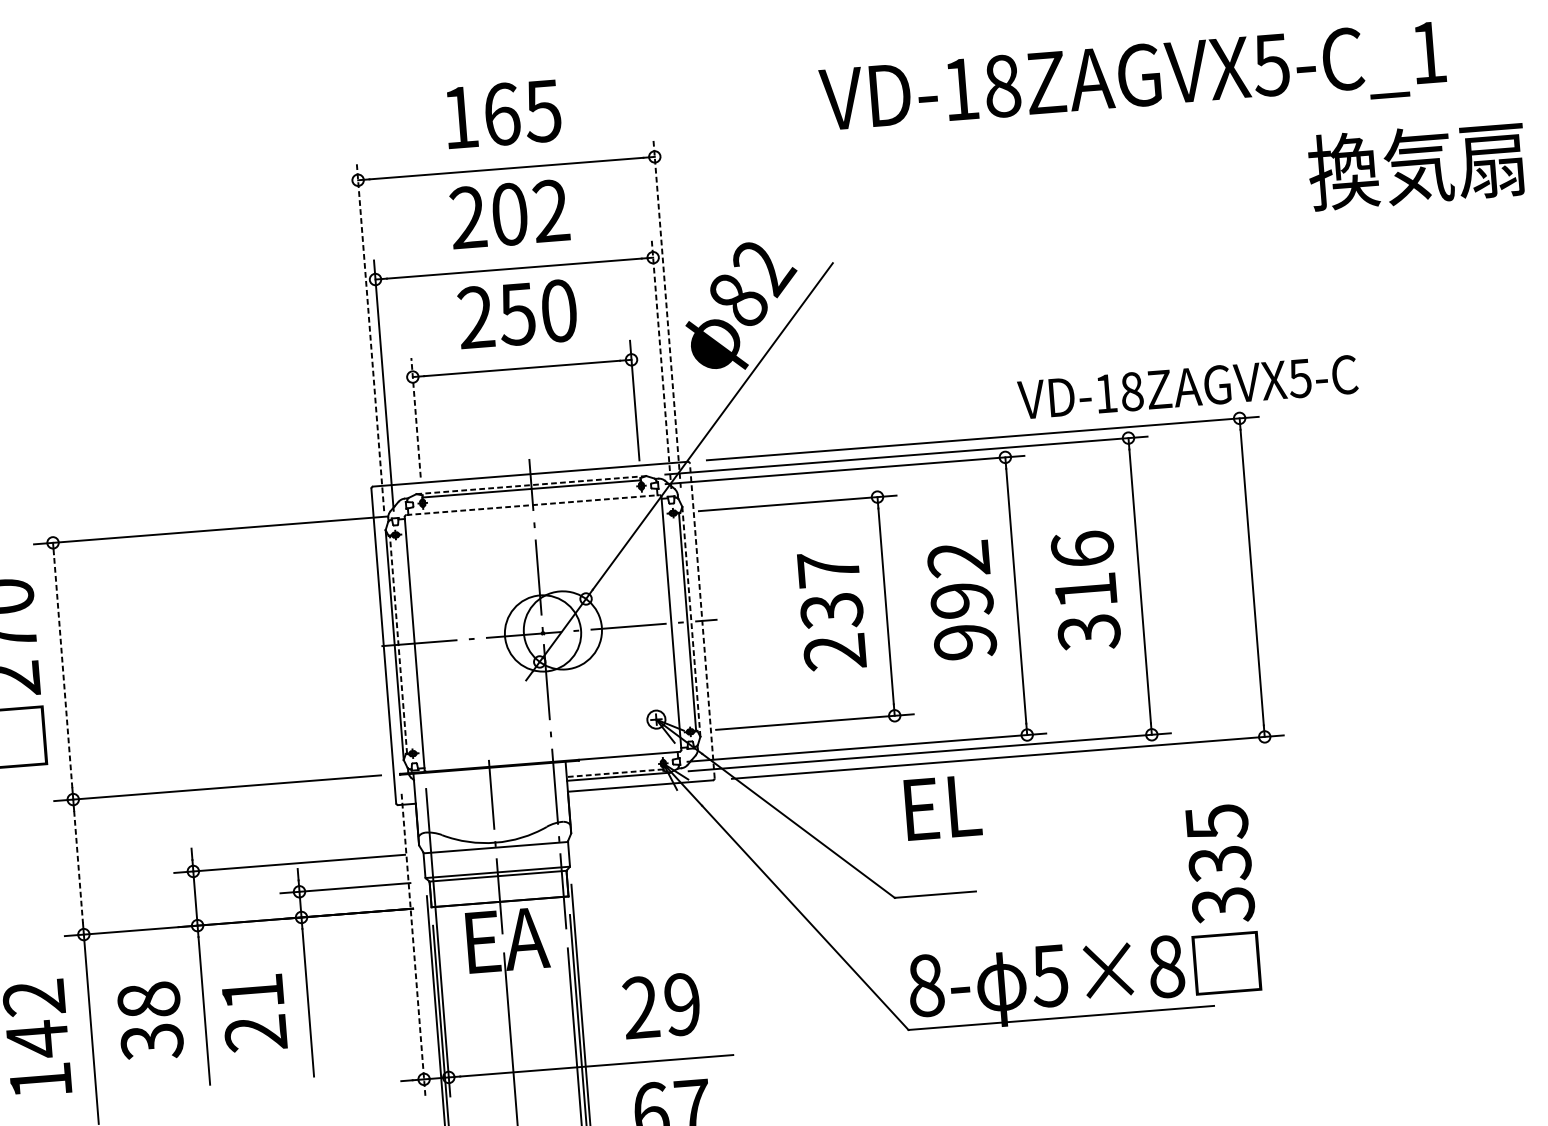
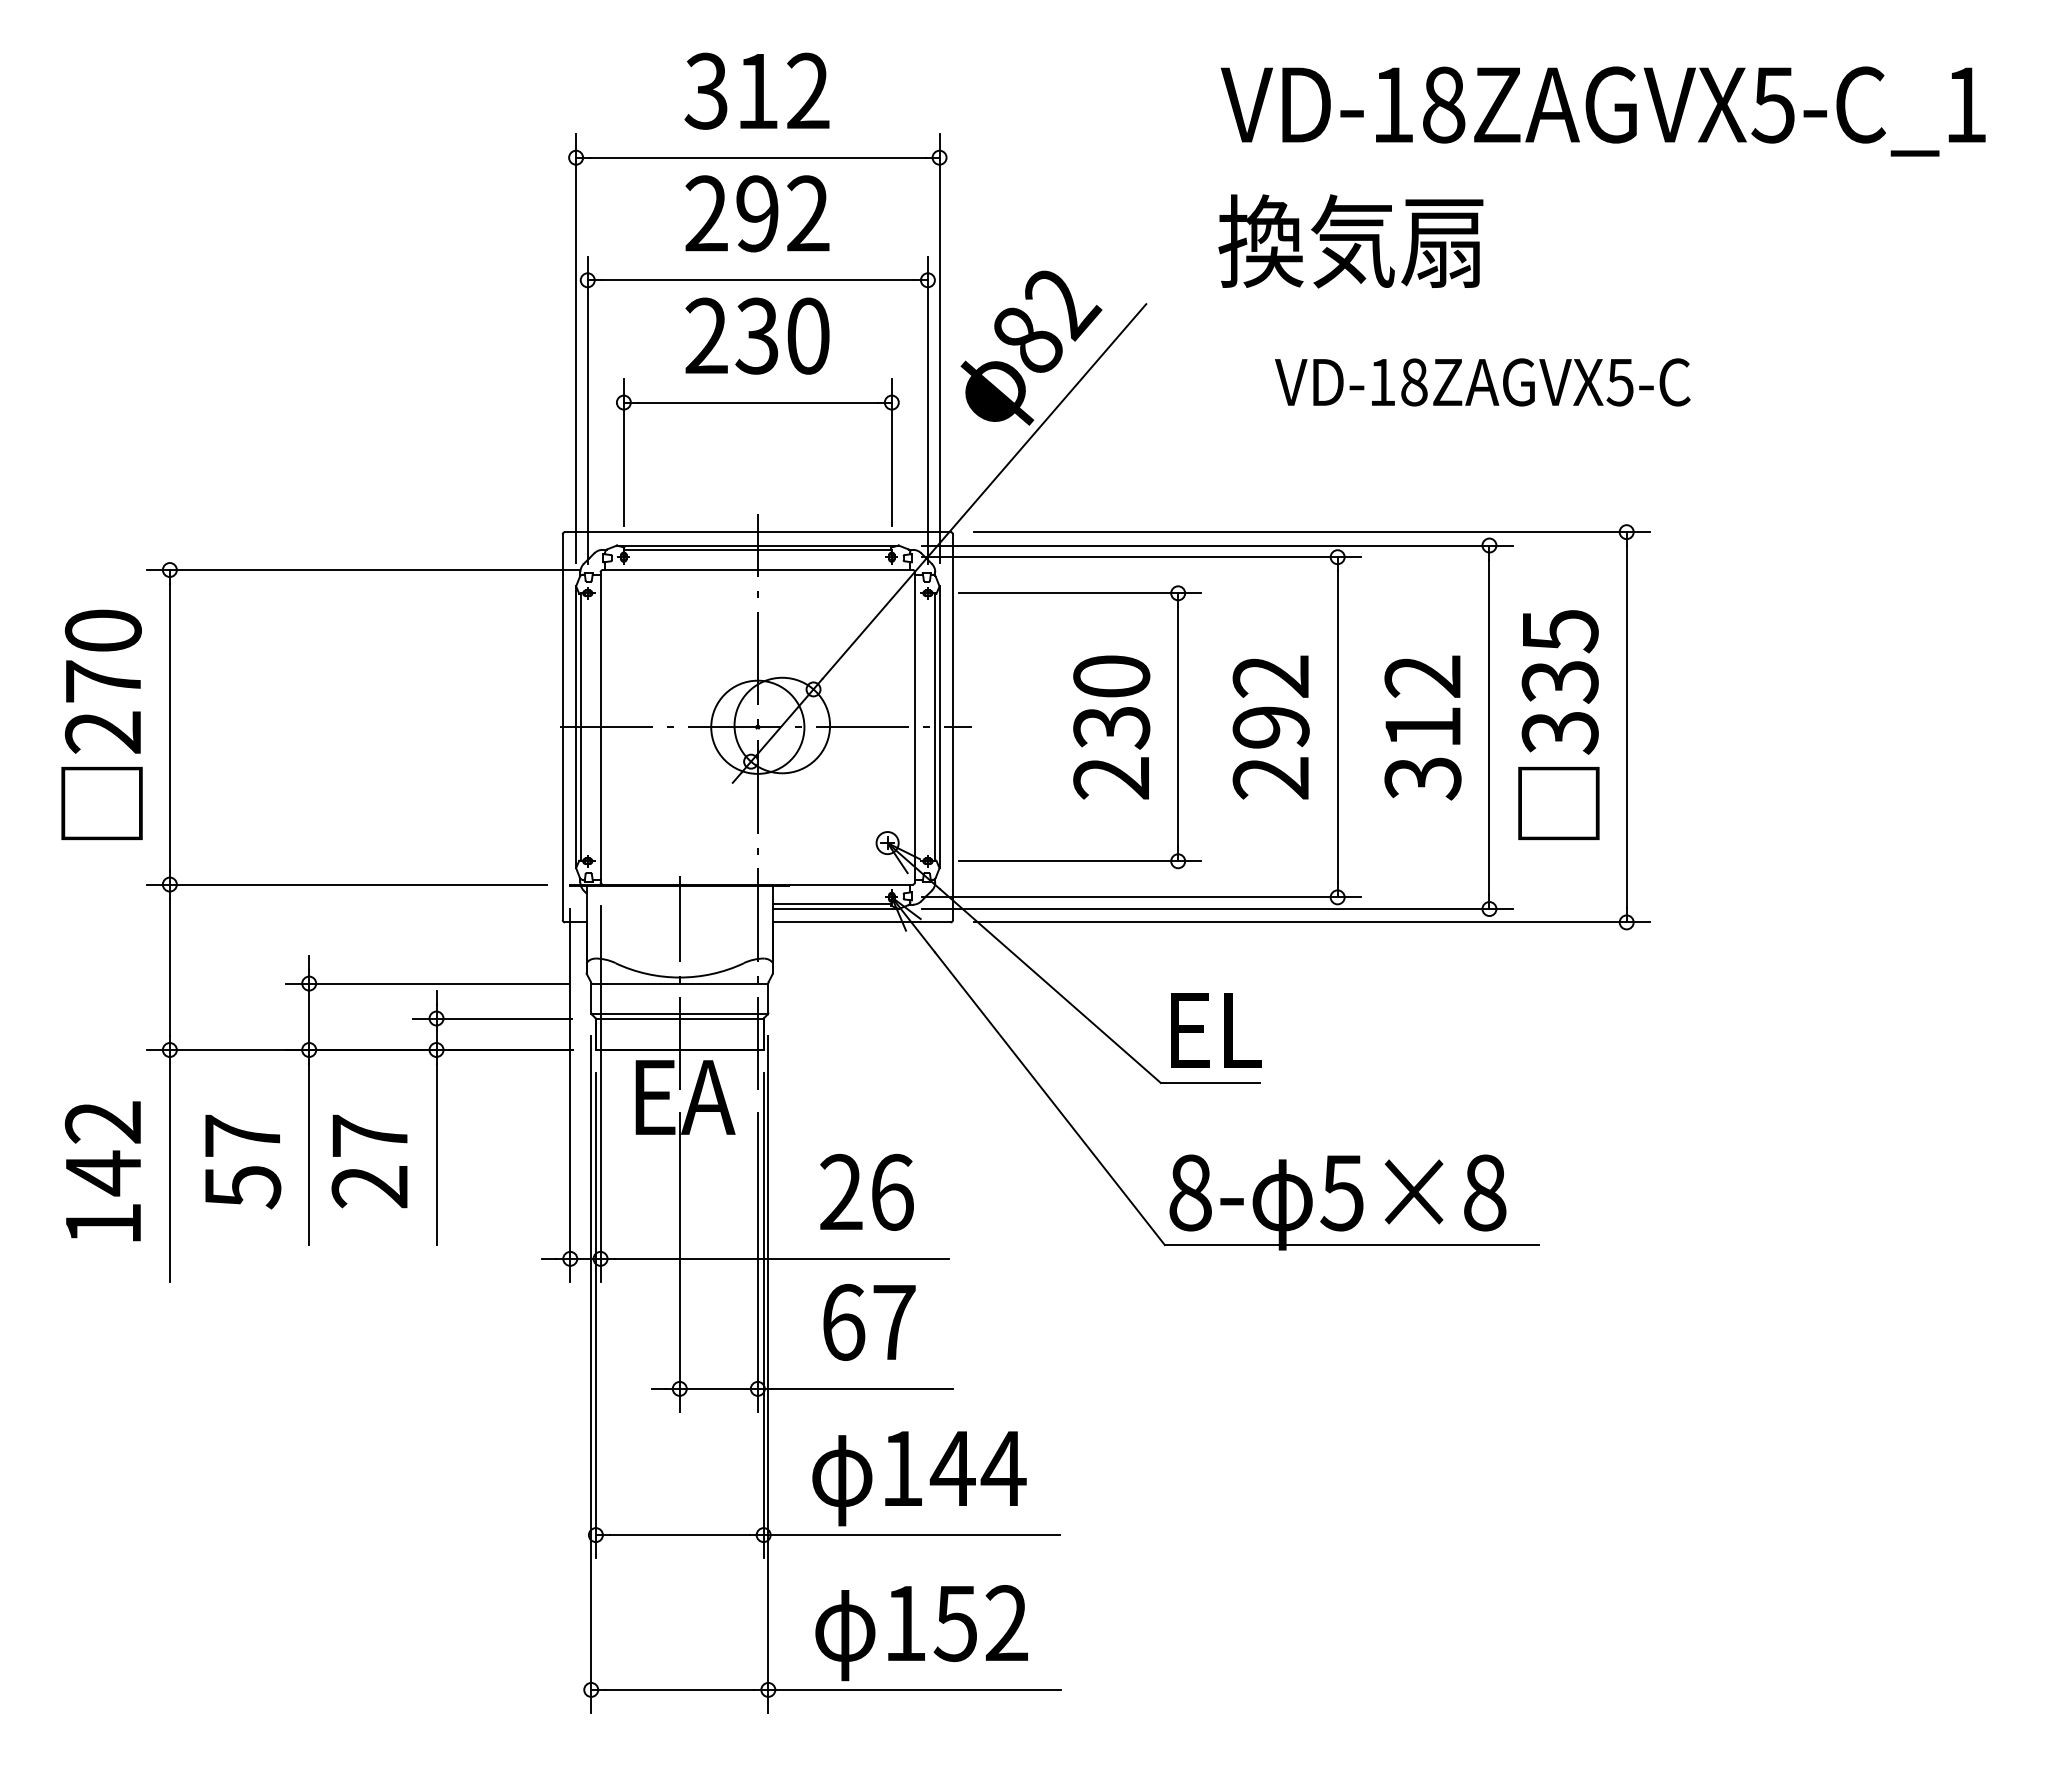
text: (1133, 81) -> (1603, 111), moved
text: (501, 113) -> (756, 90), 165 -> 312
text: (1416, 165) -> (1350, 241), moved
text: (509, 214) -> (757, 213), 202 -> 292
line: (666, 312) -> (939, 348), dashed -> solid
text: (516, 313) -> (756, 335), 250 -> 230
line: (370, 335) -> (576, 348), dashed -> solid
line: (661, 363) -> (927, 409), dashed -> solid
text: (1187, 387) -> (1482, 382), moved
line: (415, 417) -> (623, 452), dashed -> solid
line: (531, 485) -> (757, 545), dashed -> solid
line: (532, 505) -> (757, 570), dashed -> solid
text: (1082, 549) -> (1422, 676), 316 -> 312
text: (828, 569) -> (1111, 676), 237 -> 230
line: (691, 621) -> (939, 727), dashed -> solid
line: (701, 621) -> (952, 727), dashed -> solid
text: (965, 642) -> (1271, 778), 992 -> 292
line: (398, 645) -> (580, 727), dashed -> solid
line: (62, 670) -> (169, 726), dashed -> solid
line: (614, 773) -> (831, 904), dashed -> solid
text: (943, 807) -> (1216, 1030), moved
line: (78, 867) -> (169, 967), dashed -> solid
text: (1221, 899) -> (1558, 725), moved
line: (413, 946) -> (570, 1095), dashed -> solid
text: (252, 991) -> (369, 1135), 21 -> 27
text: (682, 1003) -> (892, 1191), 29 -> 26
text: (150, 1020) -> (242, 1161), 38 -> 57

